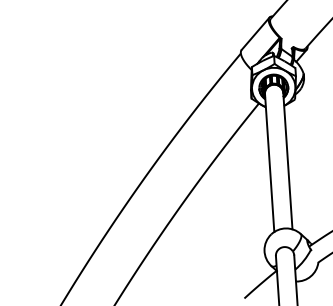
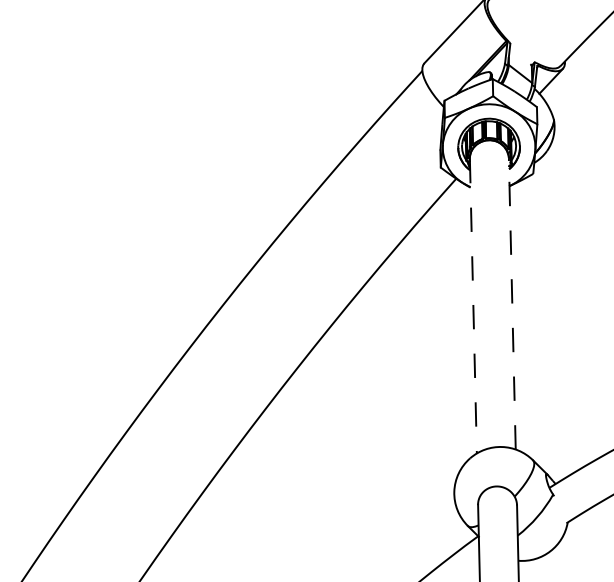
line: (287, 161) -> (511, 304), solid -> dashed
line: (269, 163) -> (472, 307), solid -> dashed

